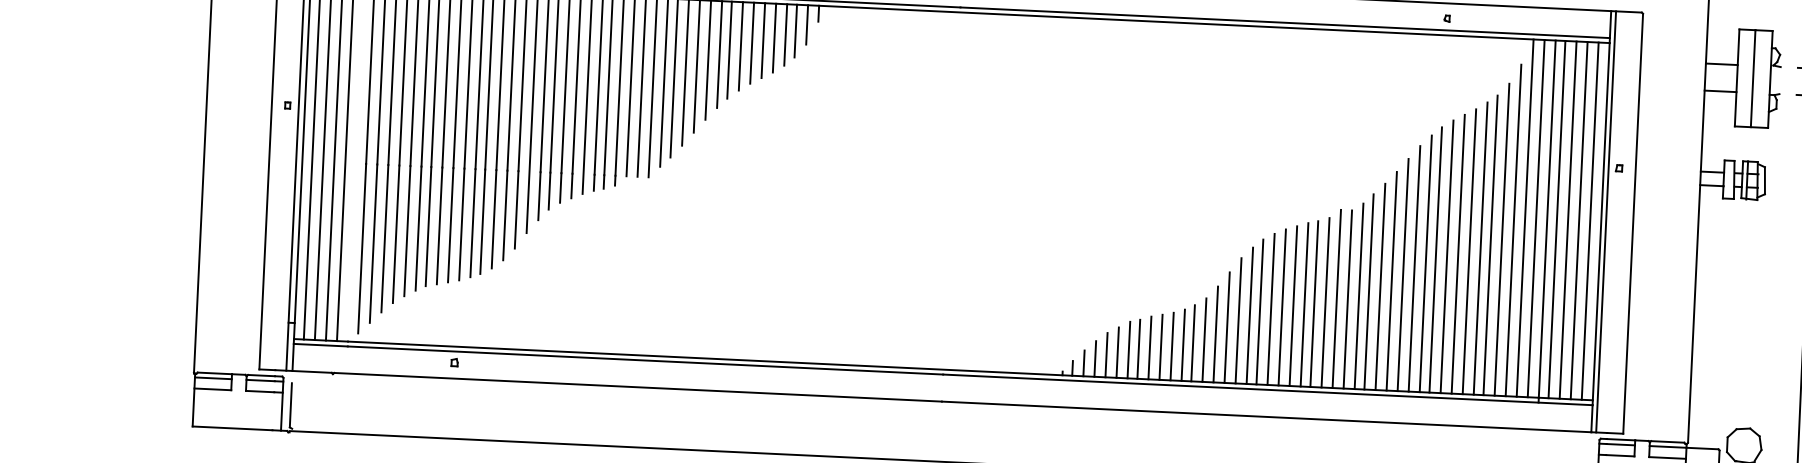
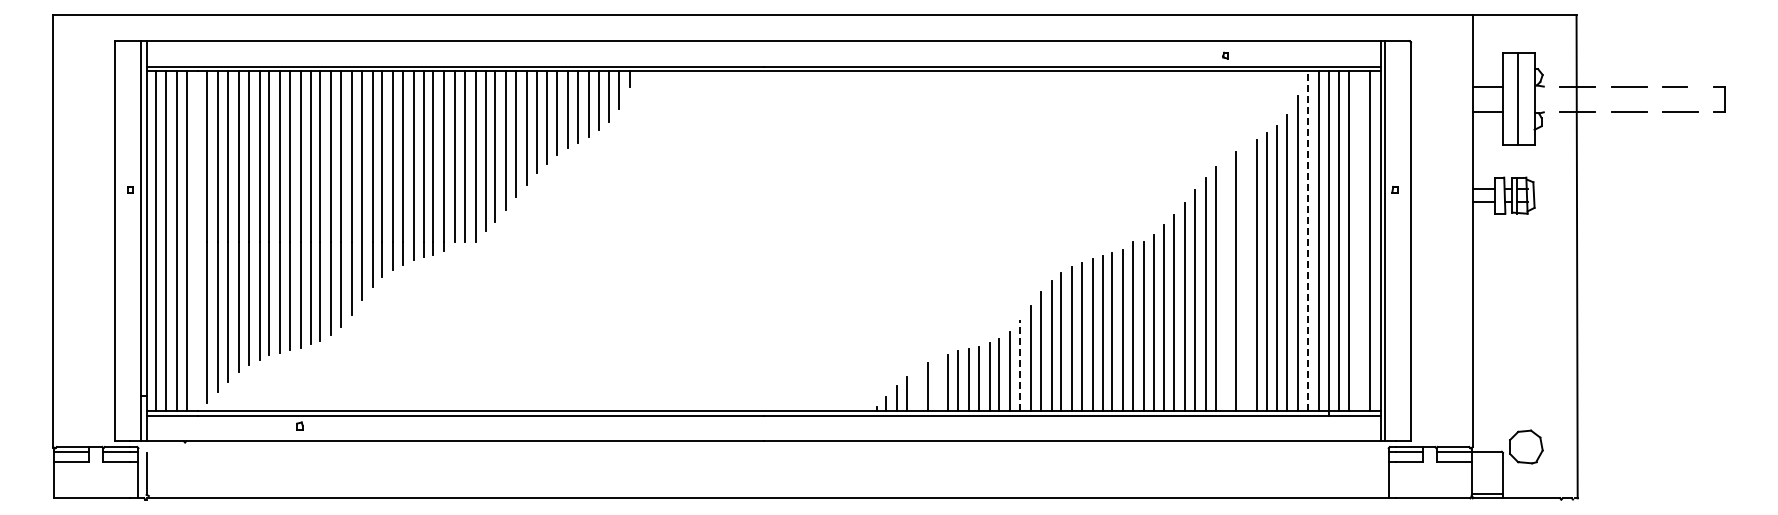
line: (1525, 218) -> (1308, 241), solid -> dashed
line: (1579, 219) -> (1359, 240), removed
line: (1458, 254) -> (1246, 278), removed
line: (1435, 259) -> (1225, 284), removed
line: (1216, 334) -> (1020, 365), solid -> dashed
line: (1128, 349) -> (938, 383), removed
line: (1106, 354) -> (917, 389), removed

